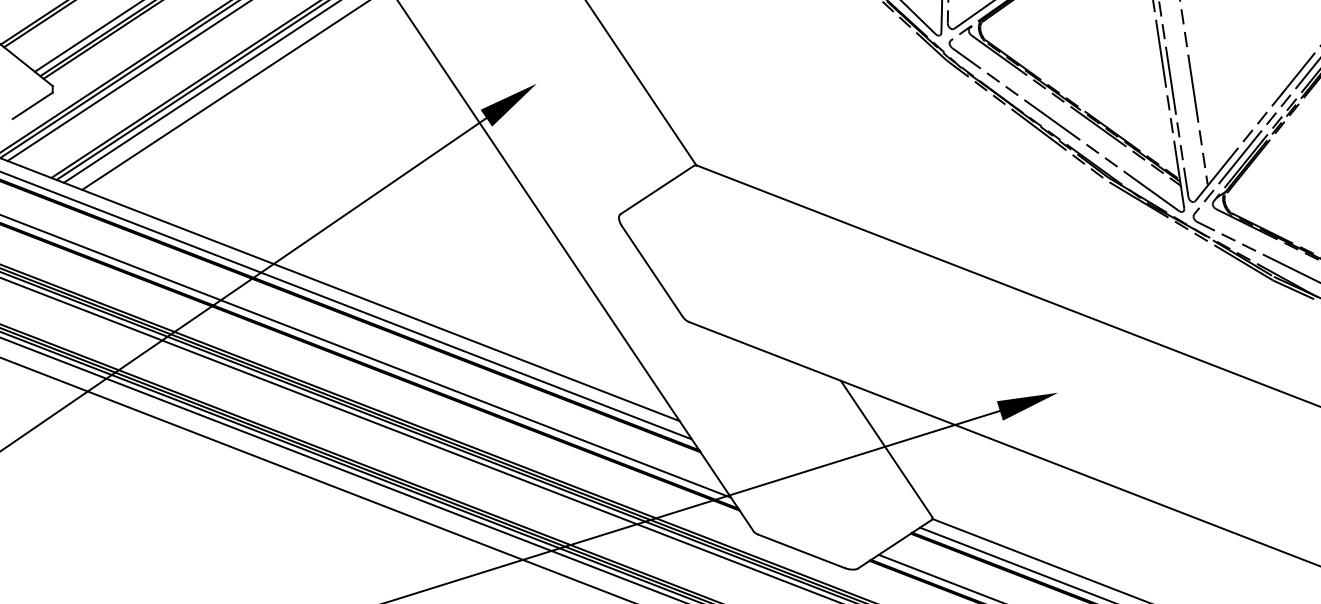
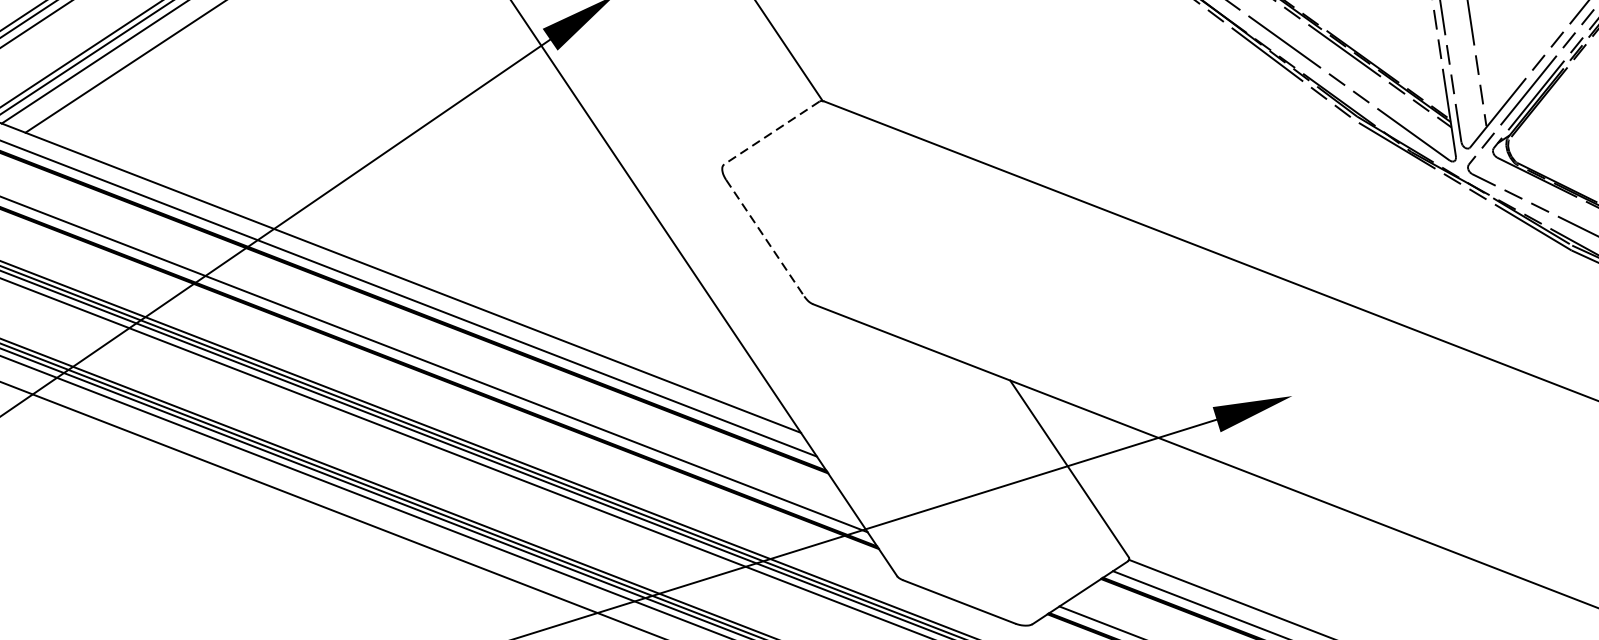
line: (657, 190) -> (772, 133), solid -> dashed
line: (652, 271) -> (765, 238), solid -> dashed

